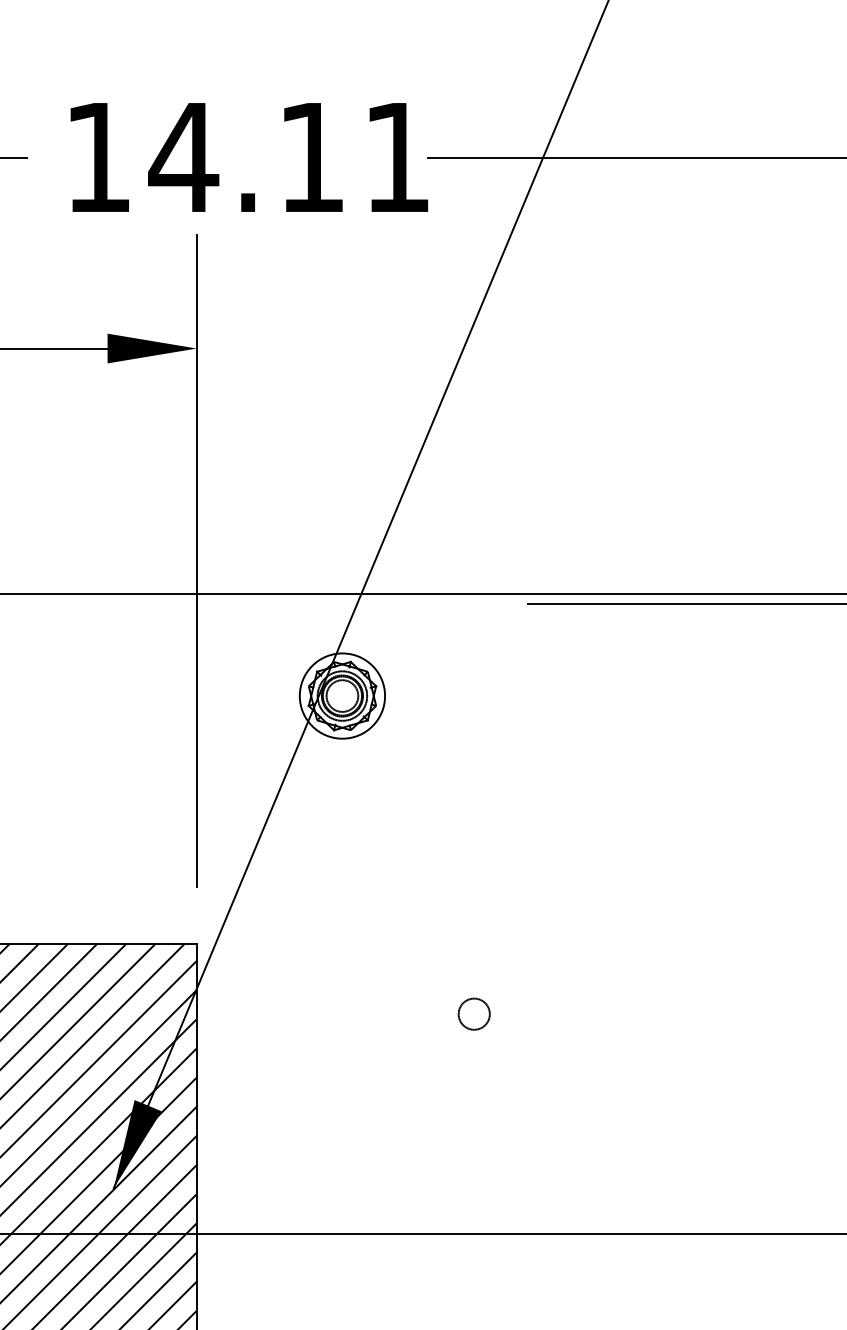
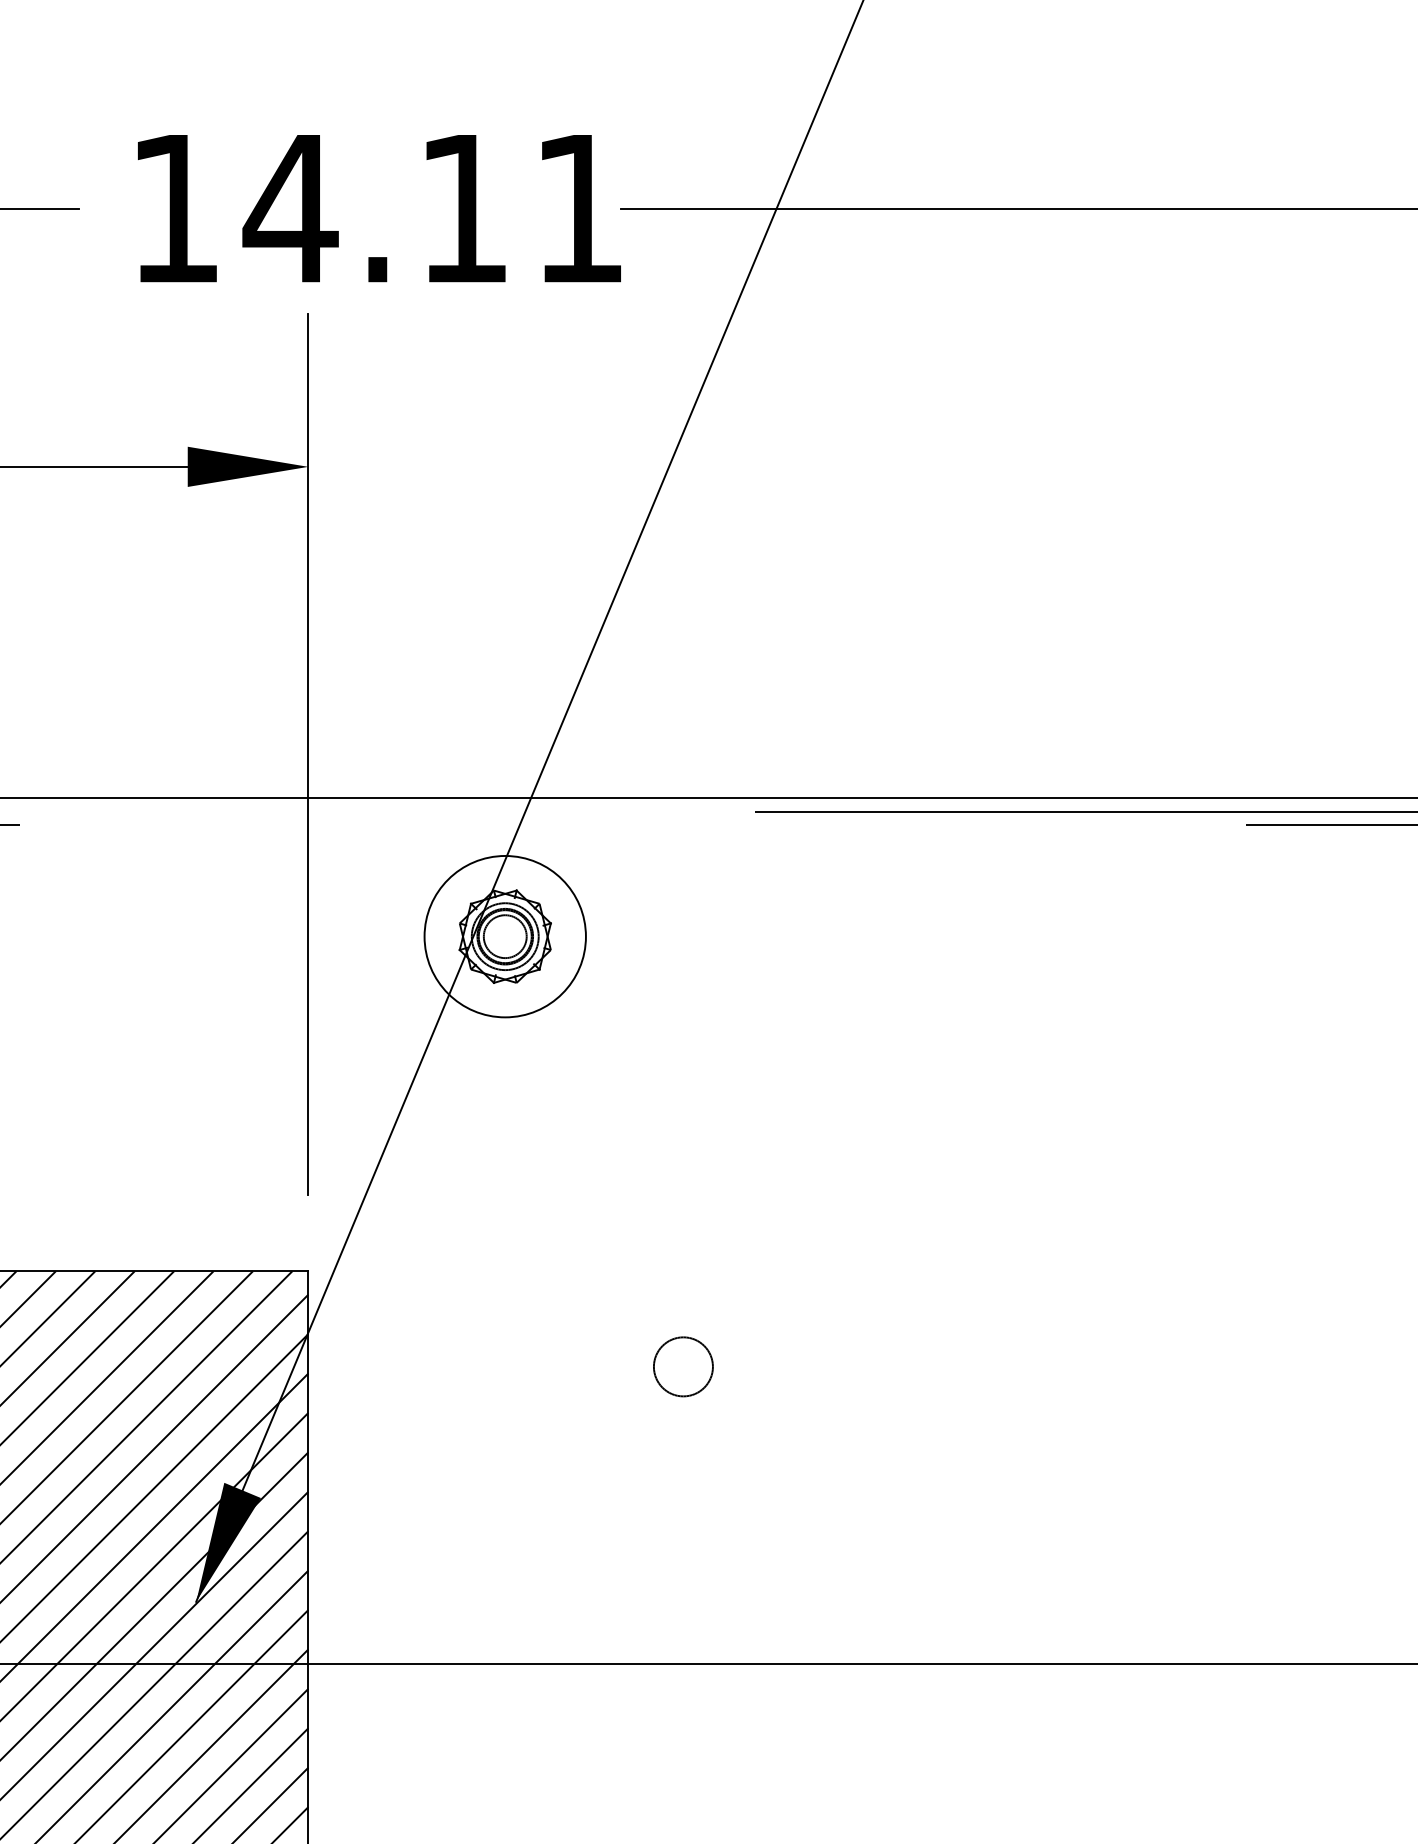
circle: (341, 695) -> (504, 936), size x1.4
circle: (474, 1014) -> (683, 1366), size x1.4

